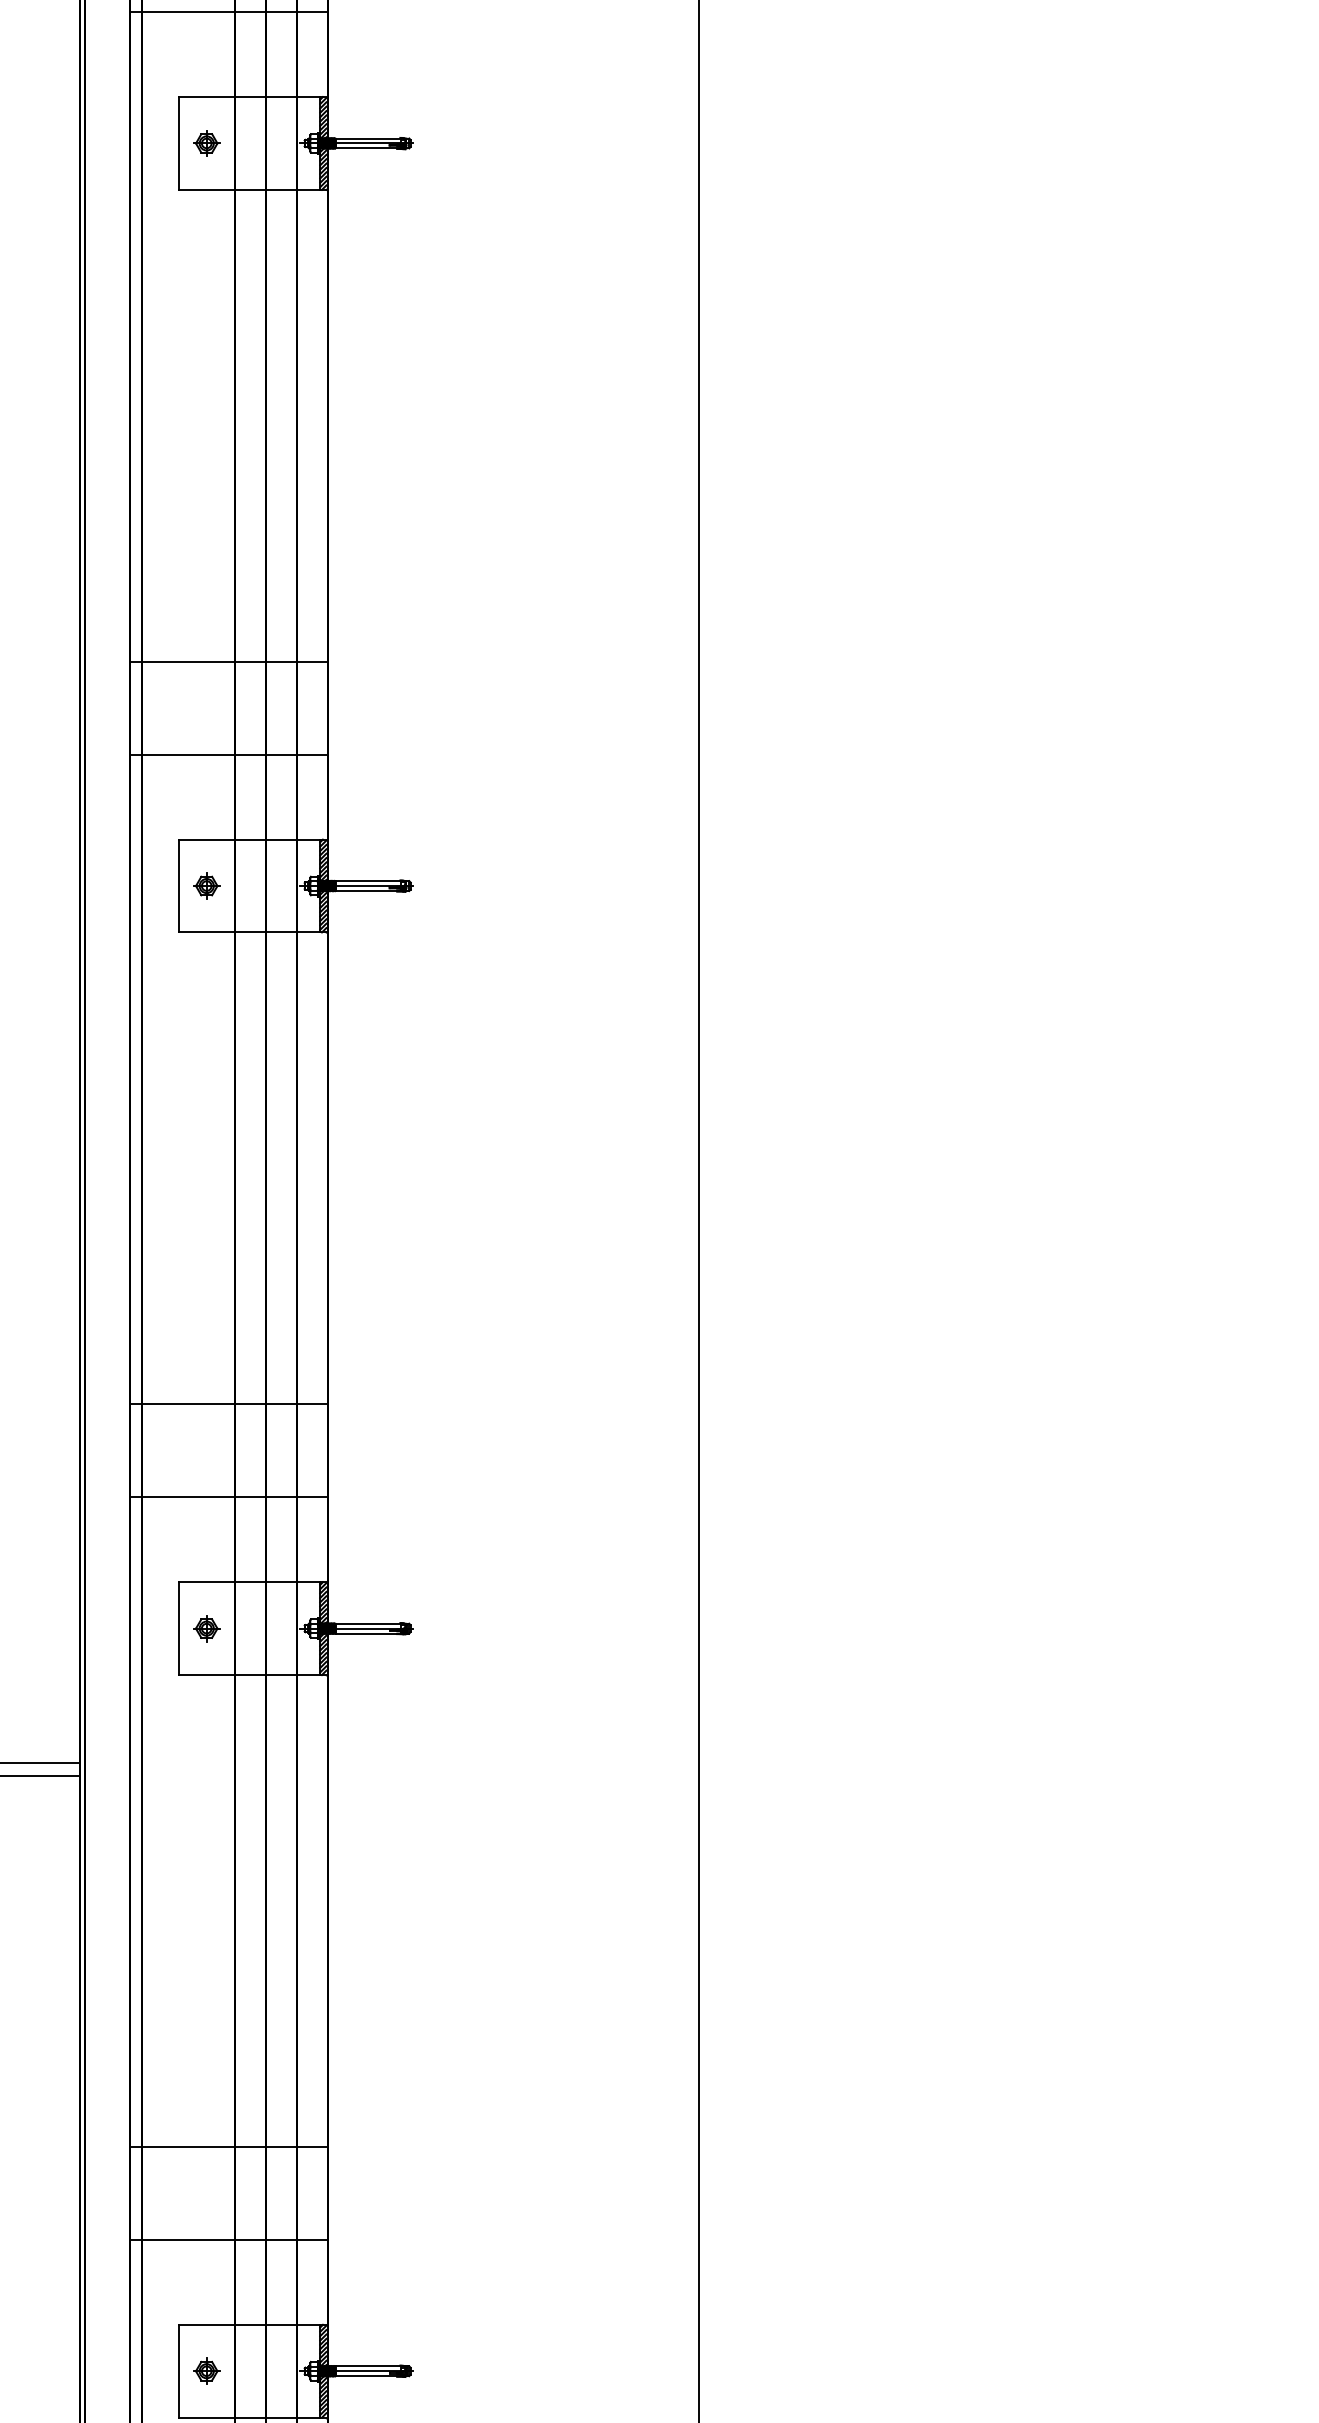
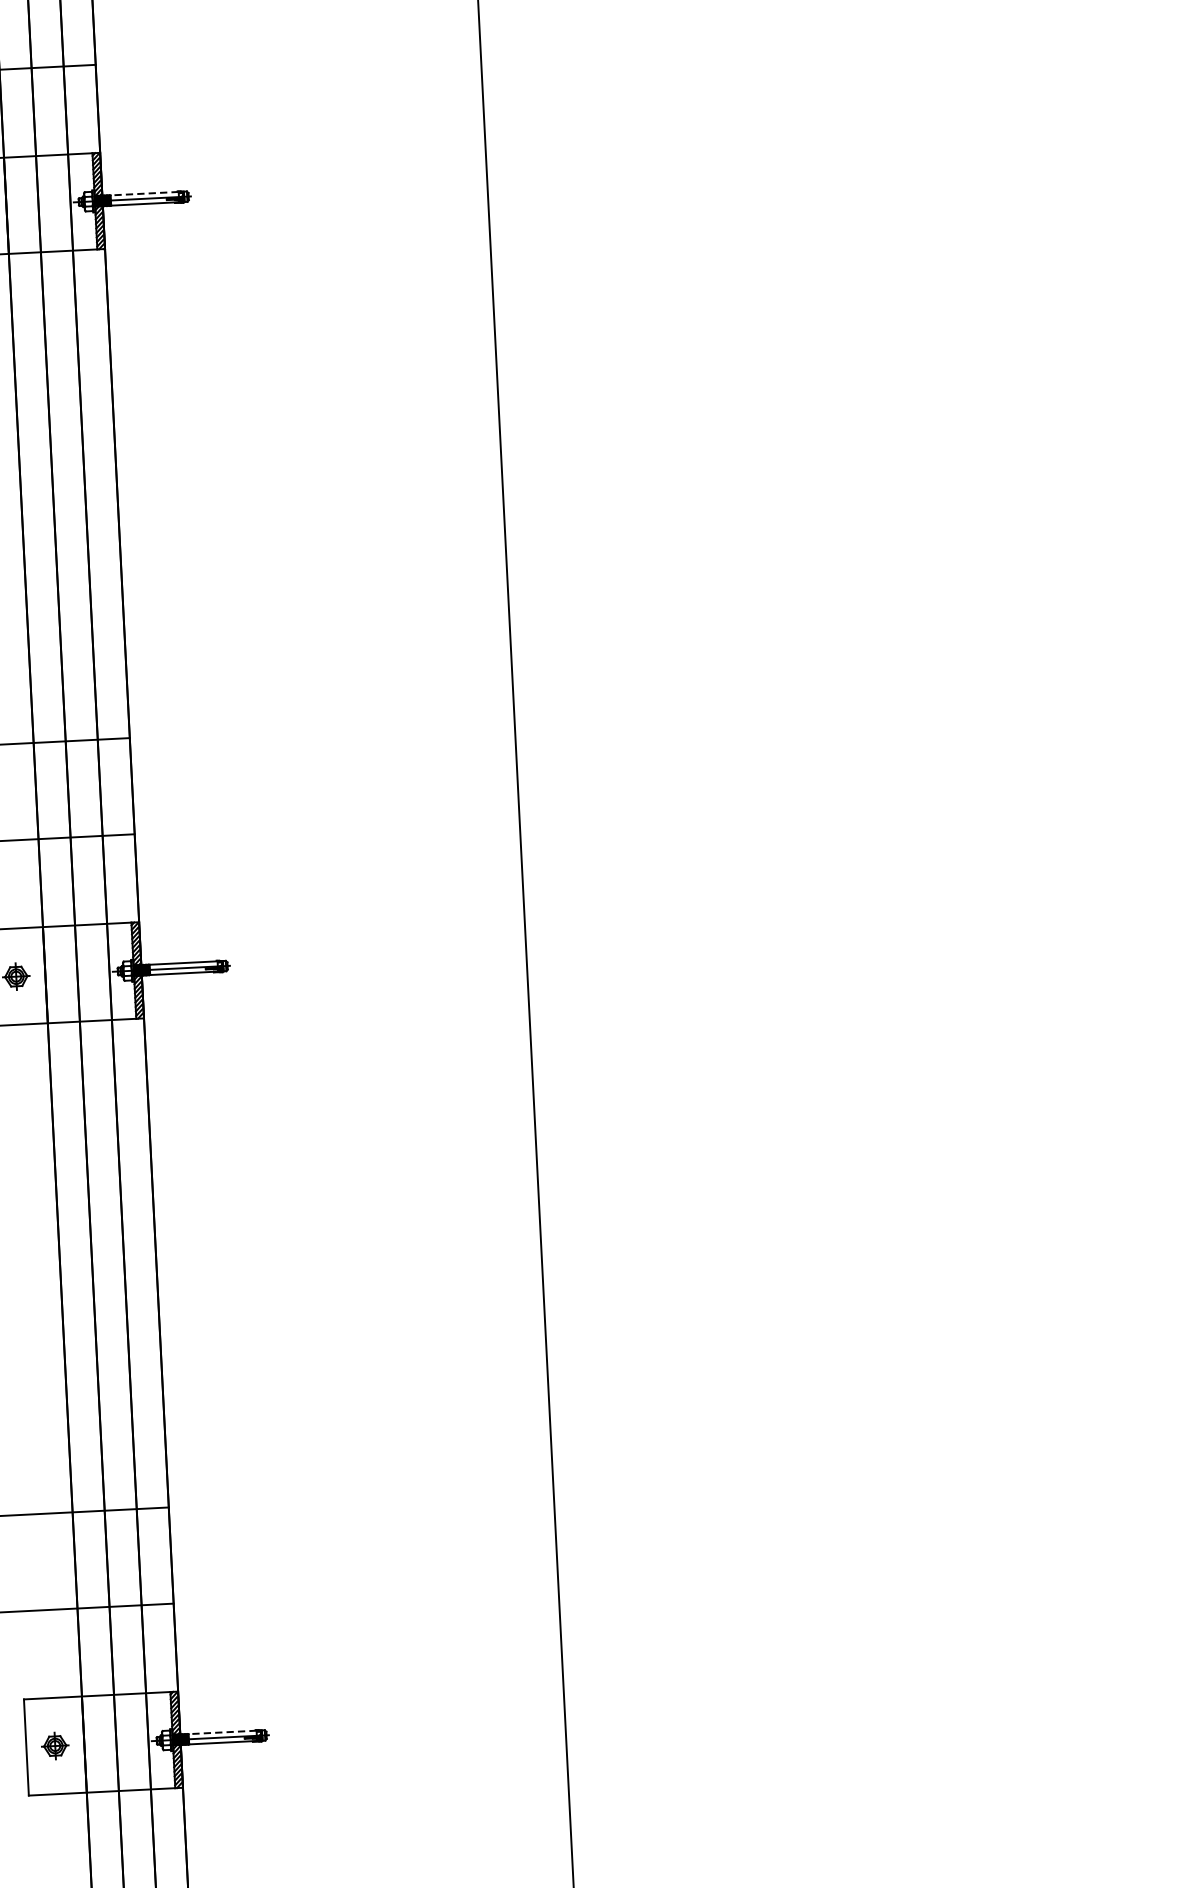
line: (368, 881) -> (144, 194), solid -> dashed
line: (368, 2366) -> (222, 1732), solid -> dashed

